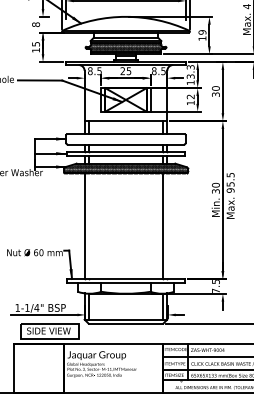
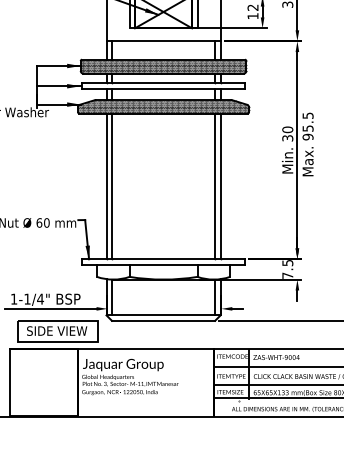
hatch: (125, 139) -> (162, 66), added
line: (88, 226) -> (111, 186), added
line: (167, 226) -> (220, 186), added

